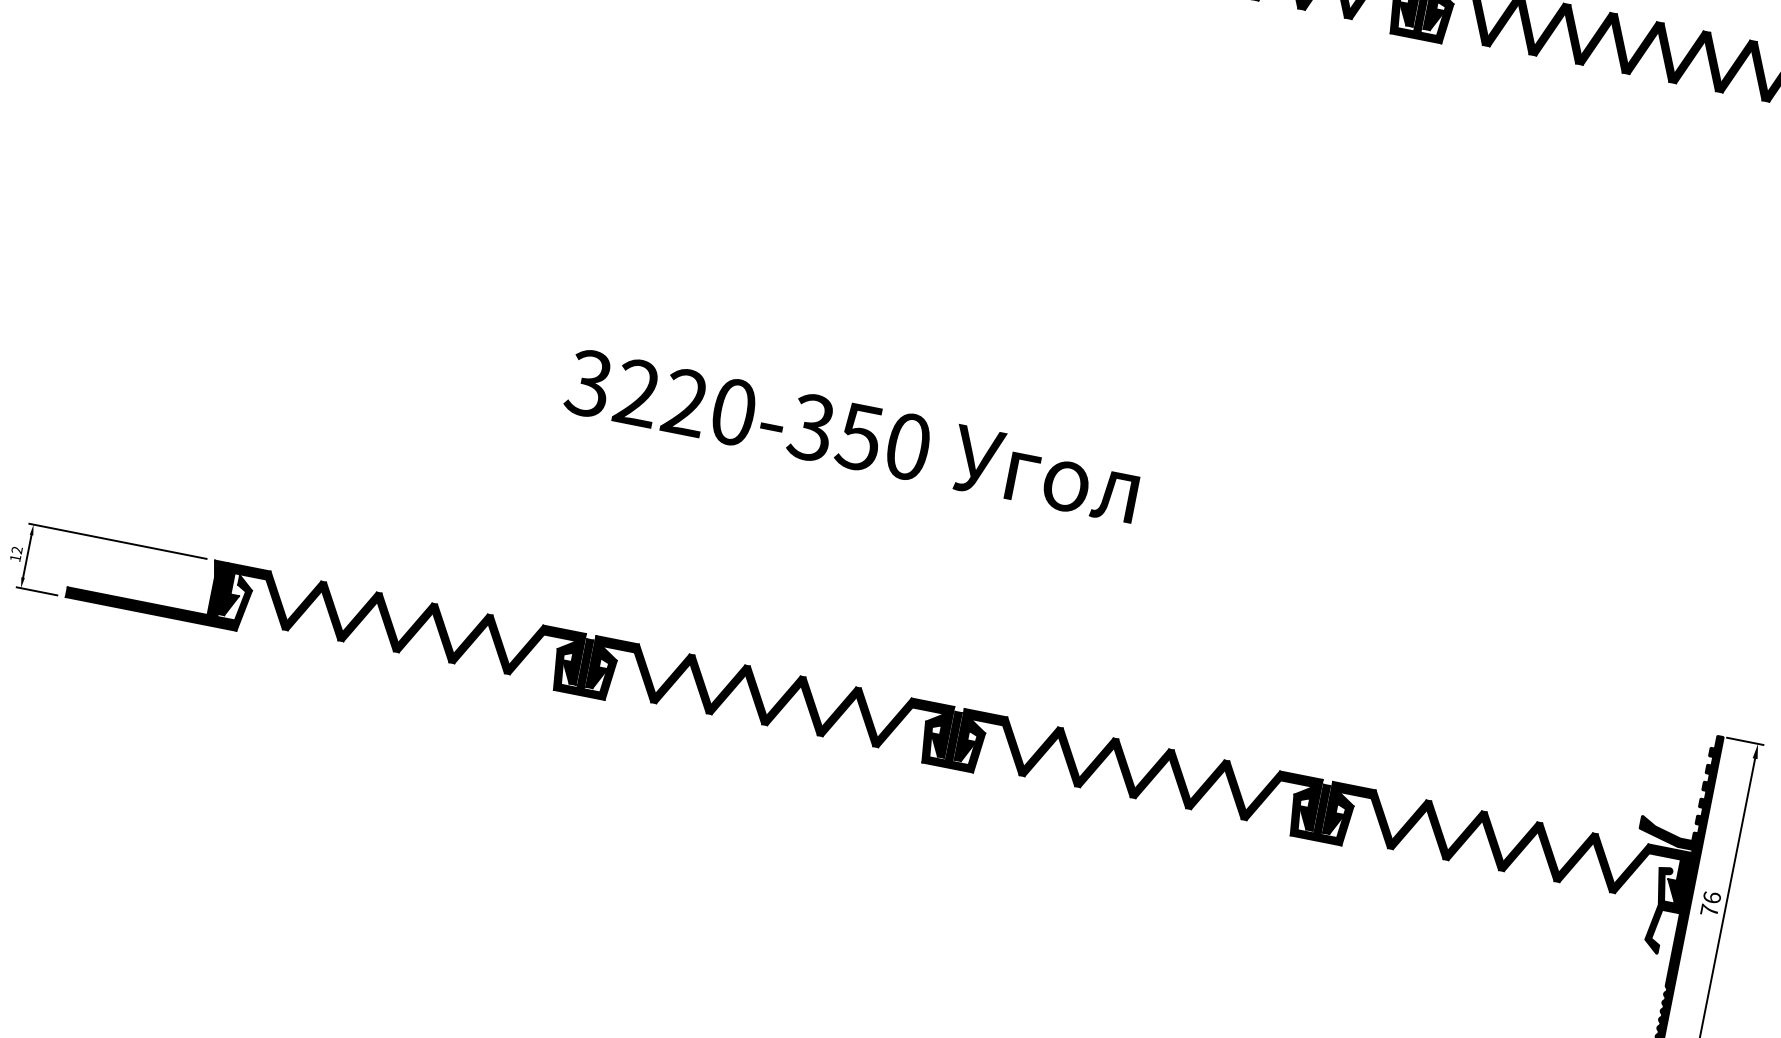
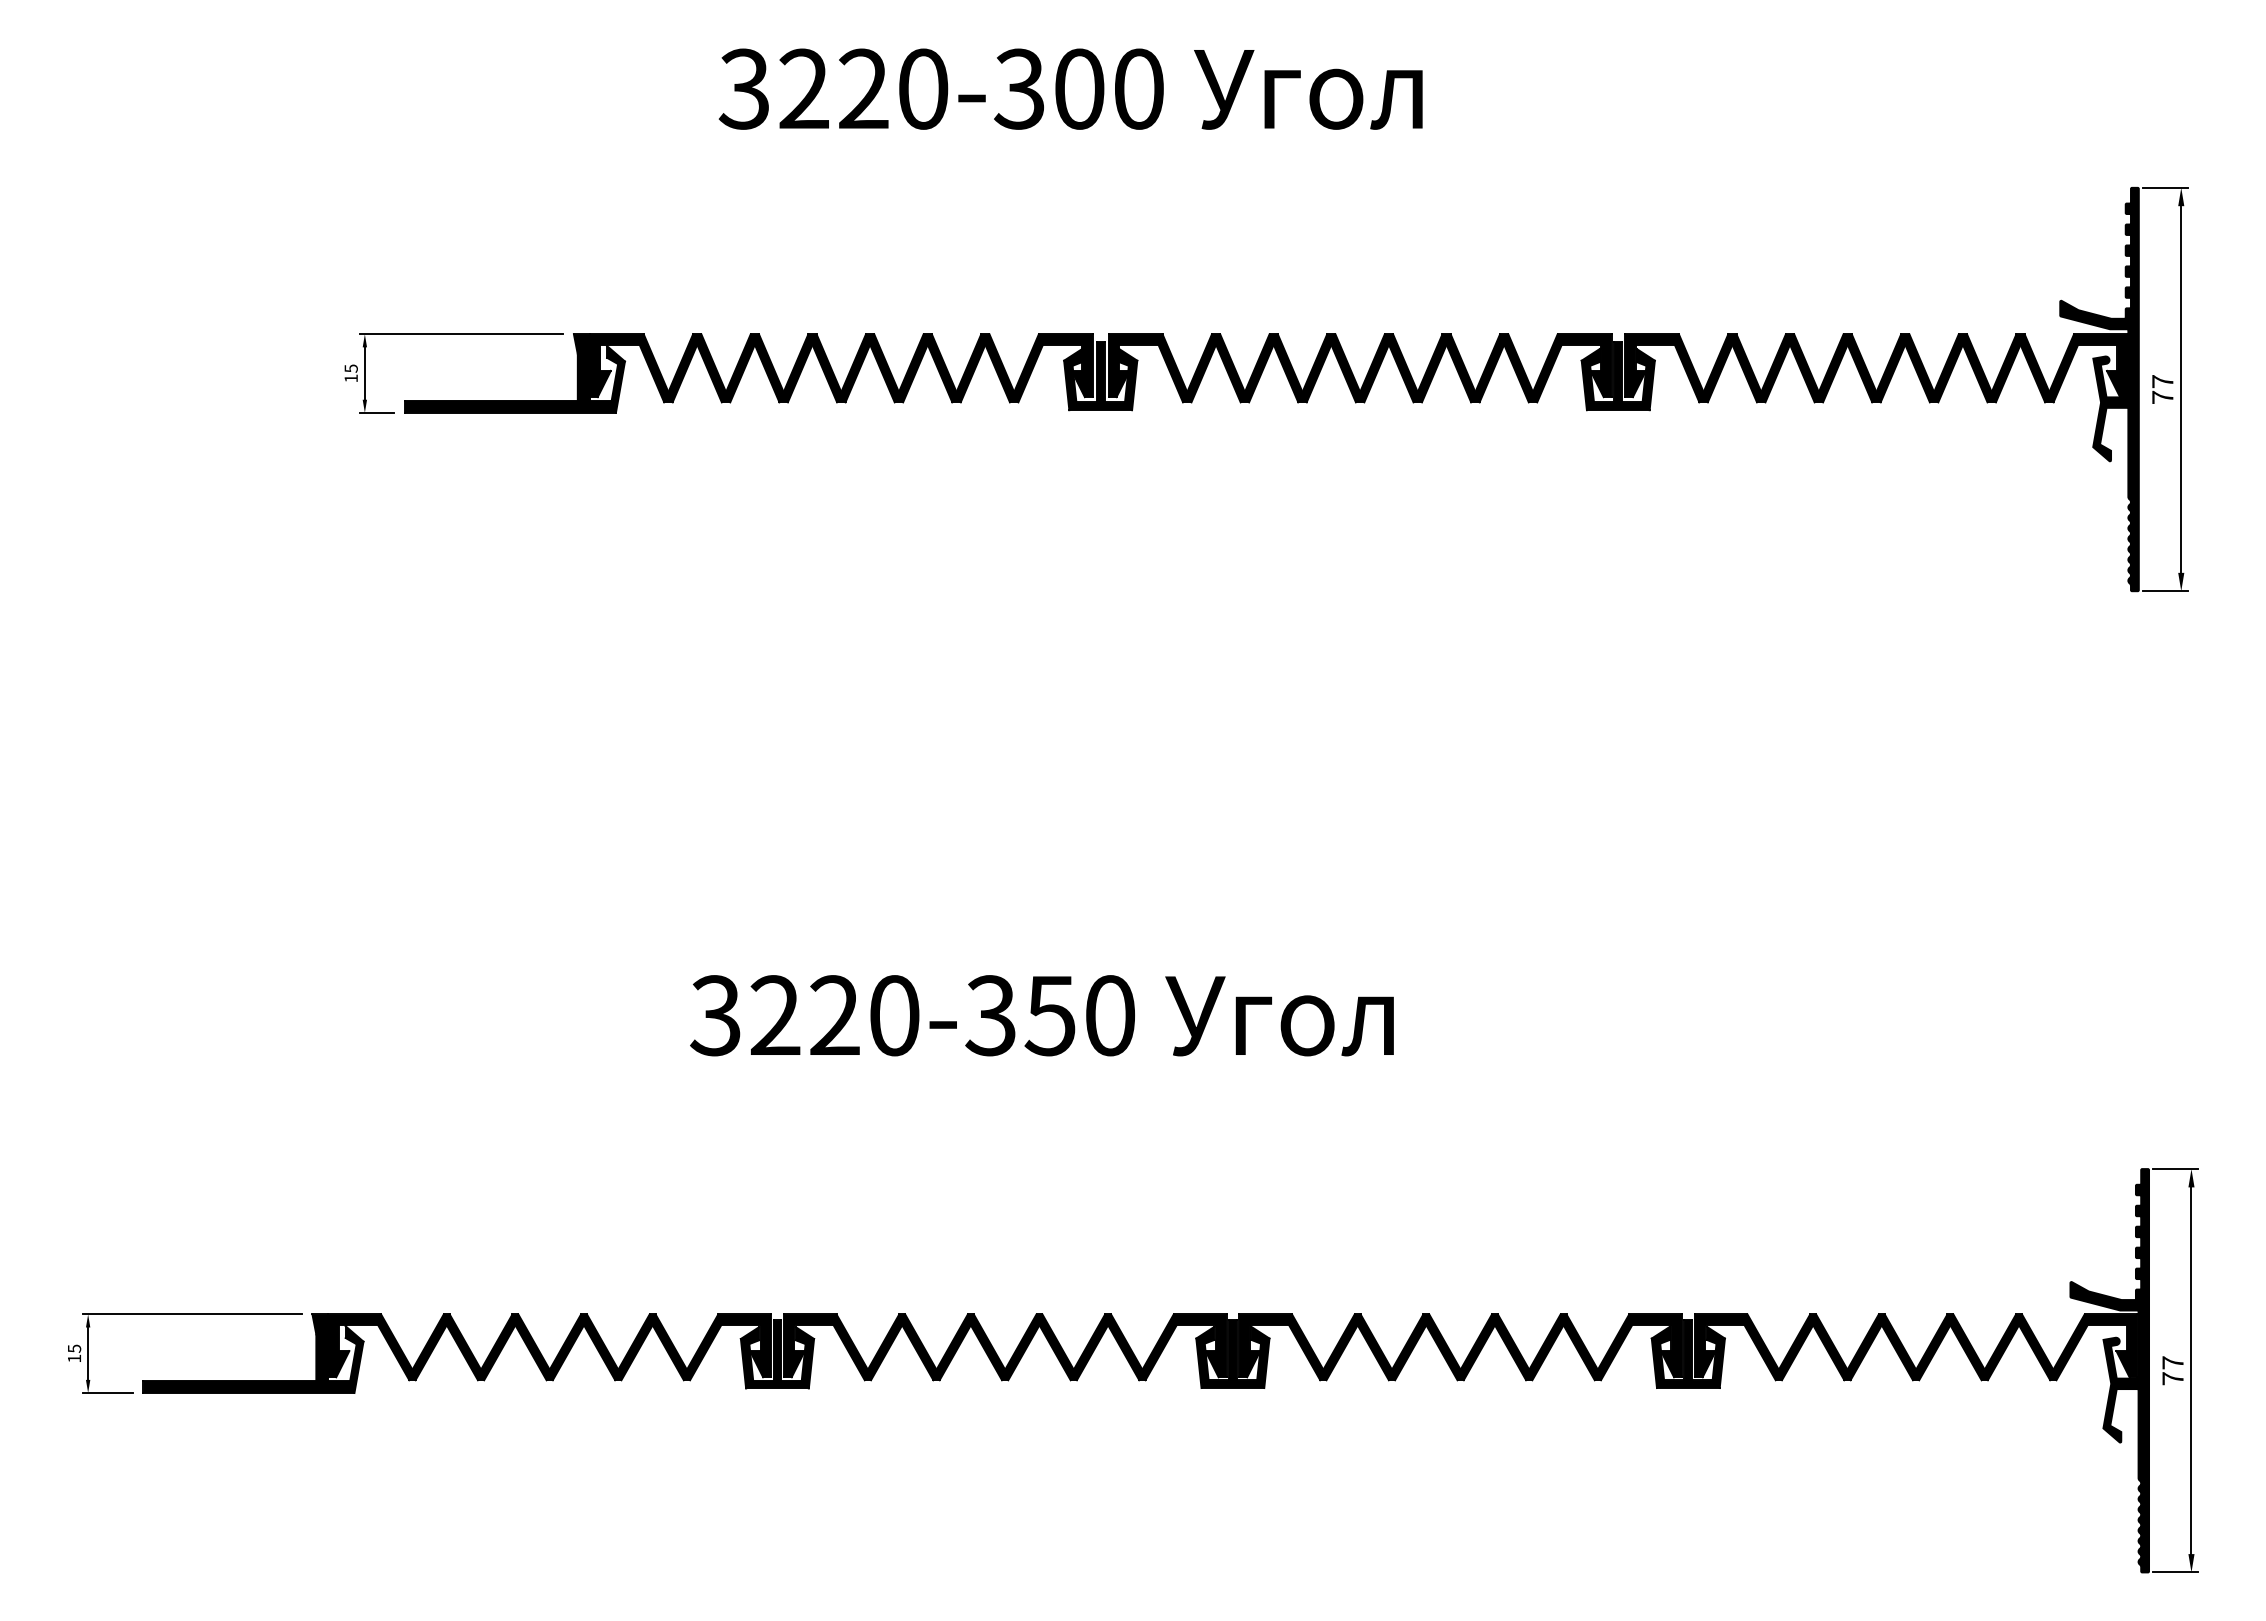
text: (17, 550) -> (74, 1348), 12 -> 15
text: (1711, 897) -> (2172, 1362), 76 -> 77

